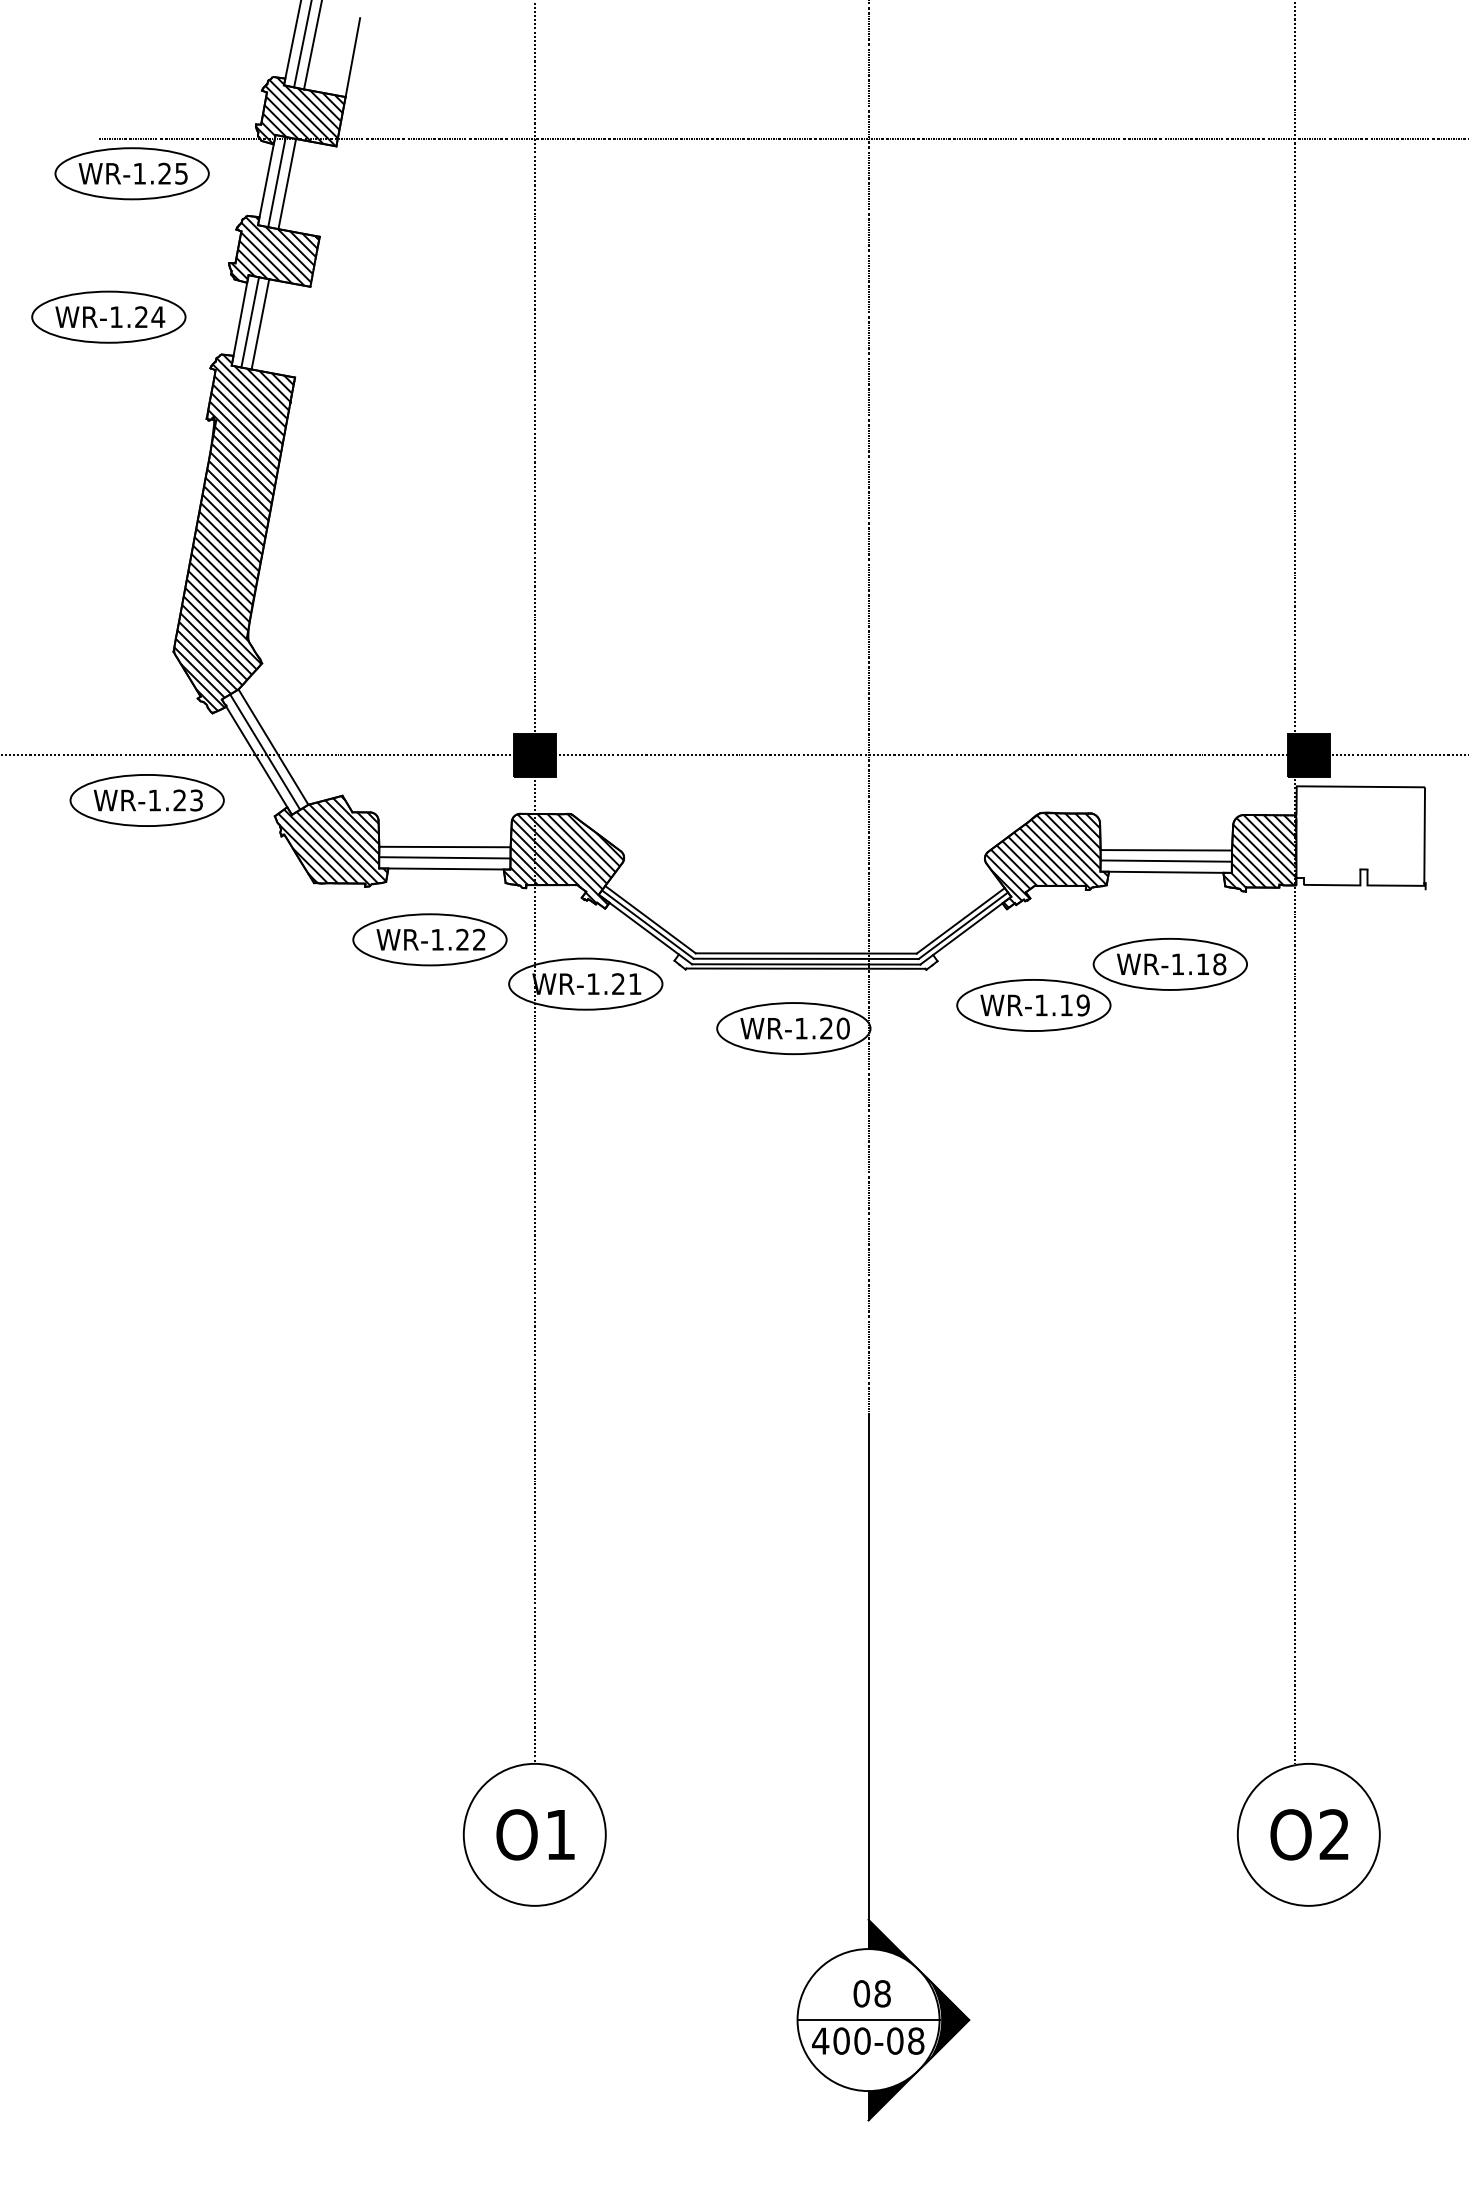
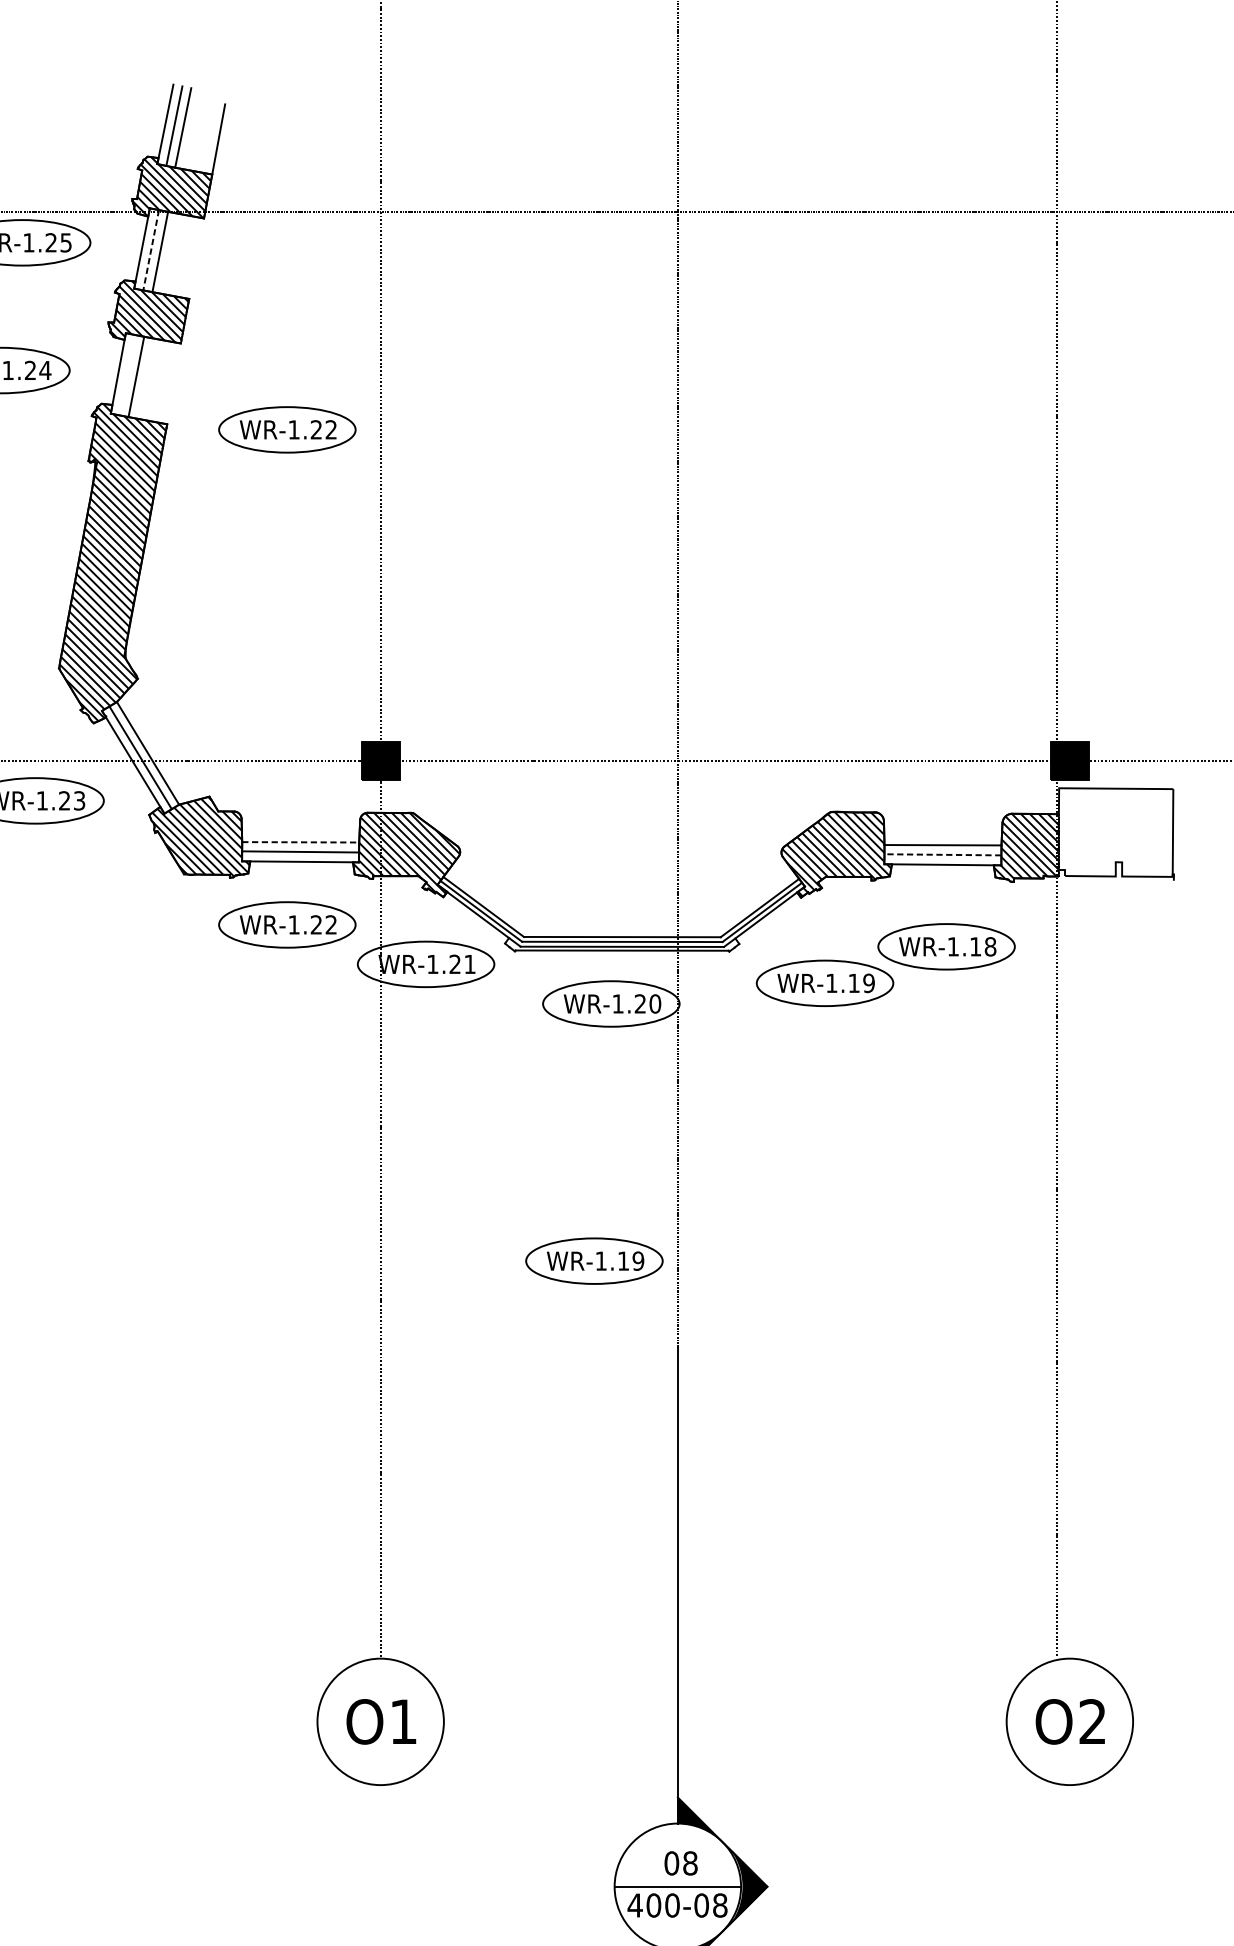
line: (277, 182) -> (151, 250), solid -> dashed
line: (250, 322) -> (127, 375), removed
part: (429, 383) -> (286, 429), added
line: (444, 847) -> (300, 842), solid -> dashed
line: (1166, 861) -> (943, 855), solid -> dashed
part: (774, 1317) -> (594, 1261), added

